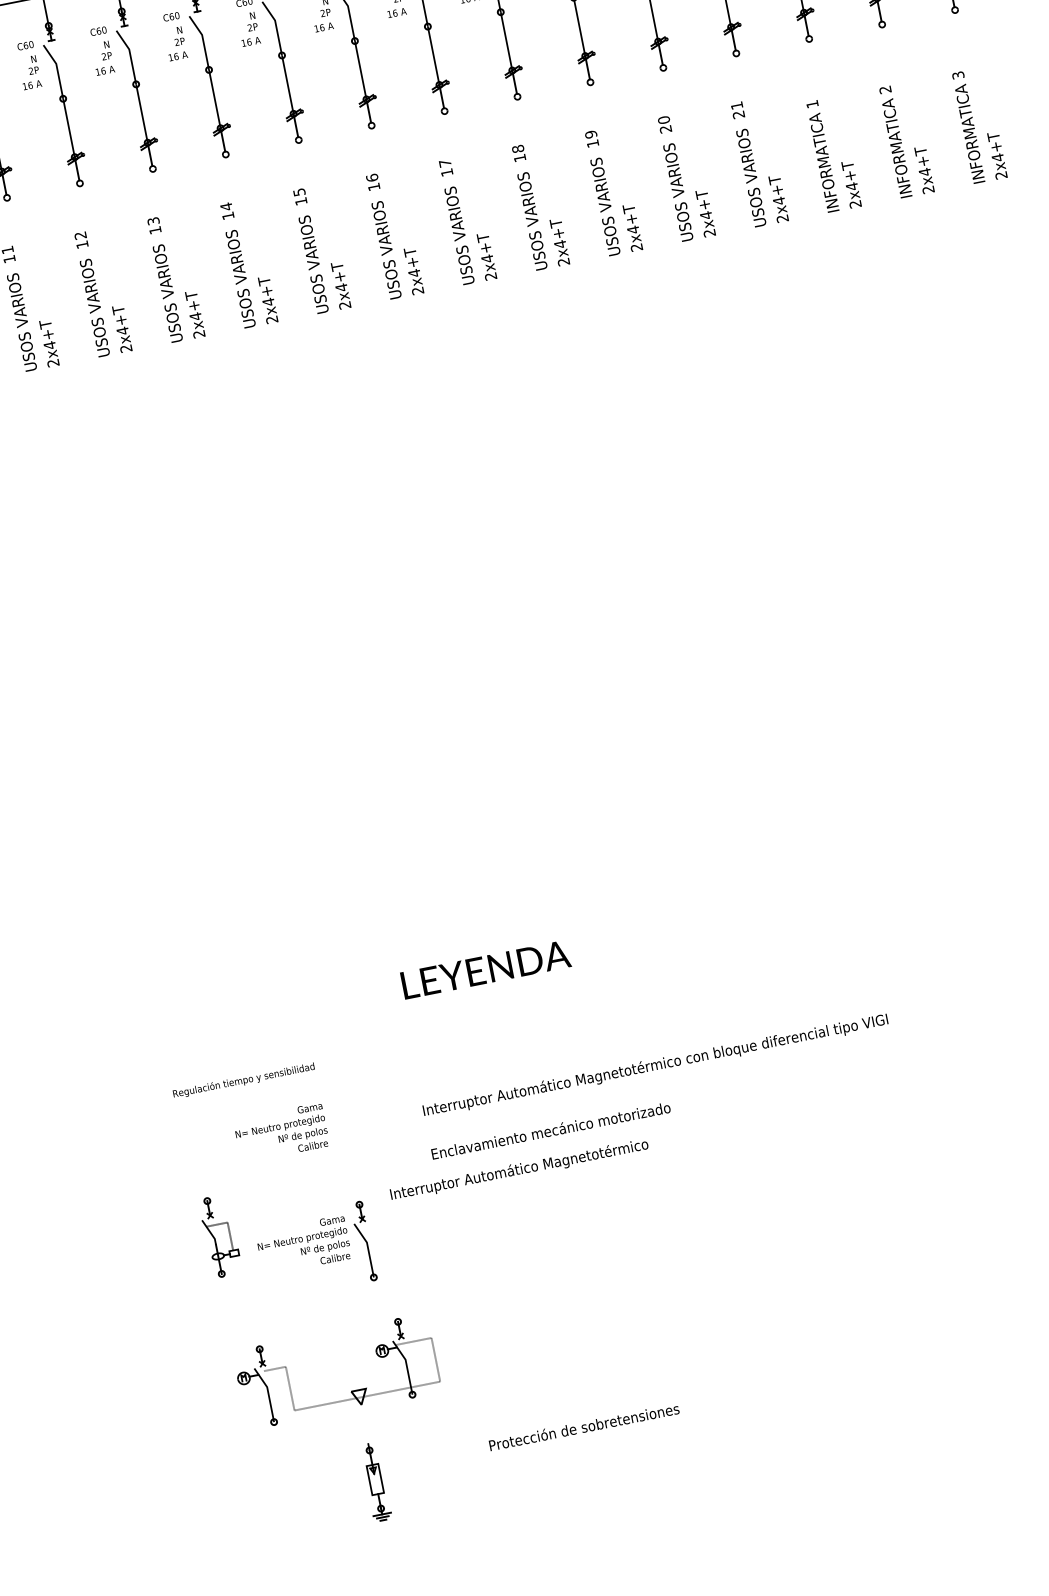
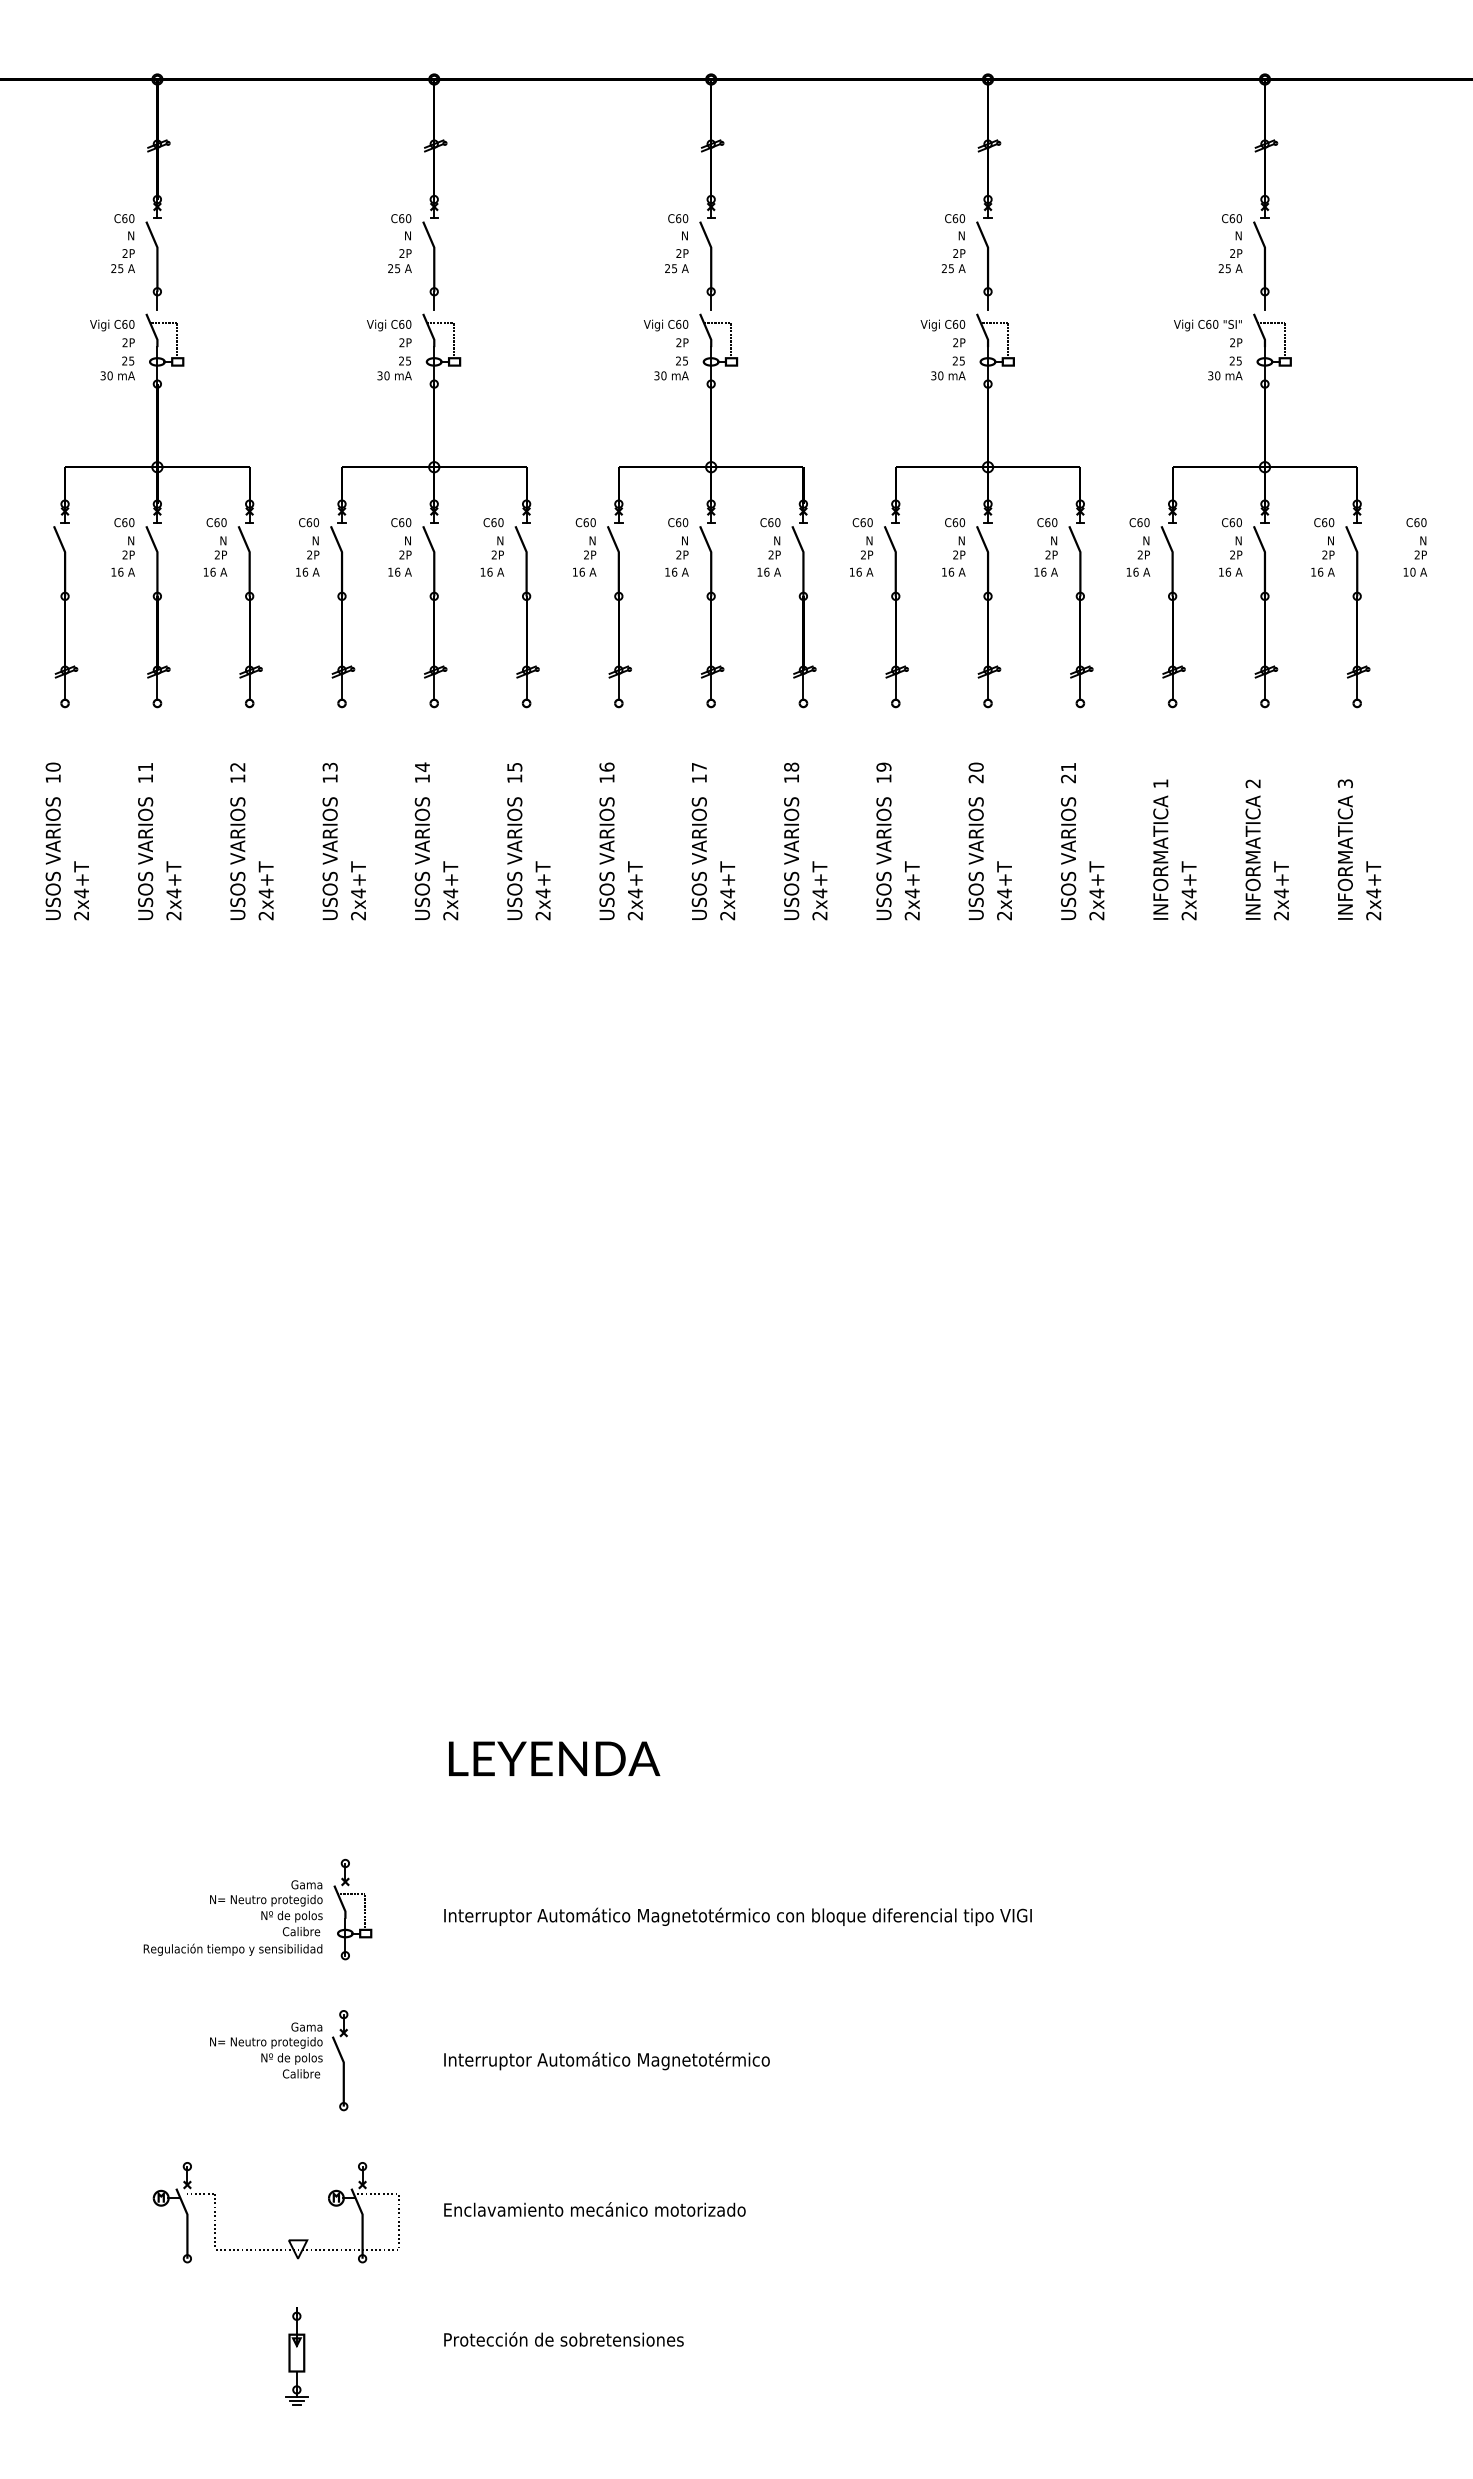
text: (243, 1080) -> (232, 1949), moved
text: (550, 1130) -> (594, 2209), moved
text: (519, 1170) -> (606, 2061), moved
part: (215, 1238) -> (346, 1910), moved

